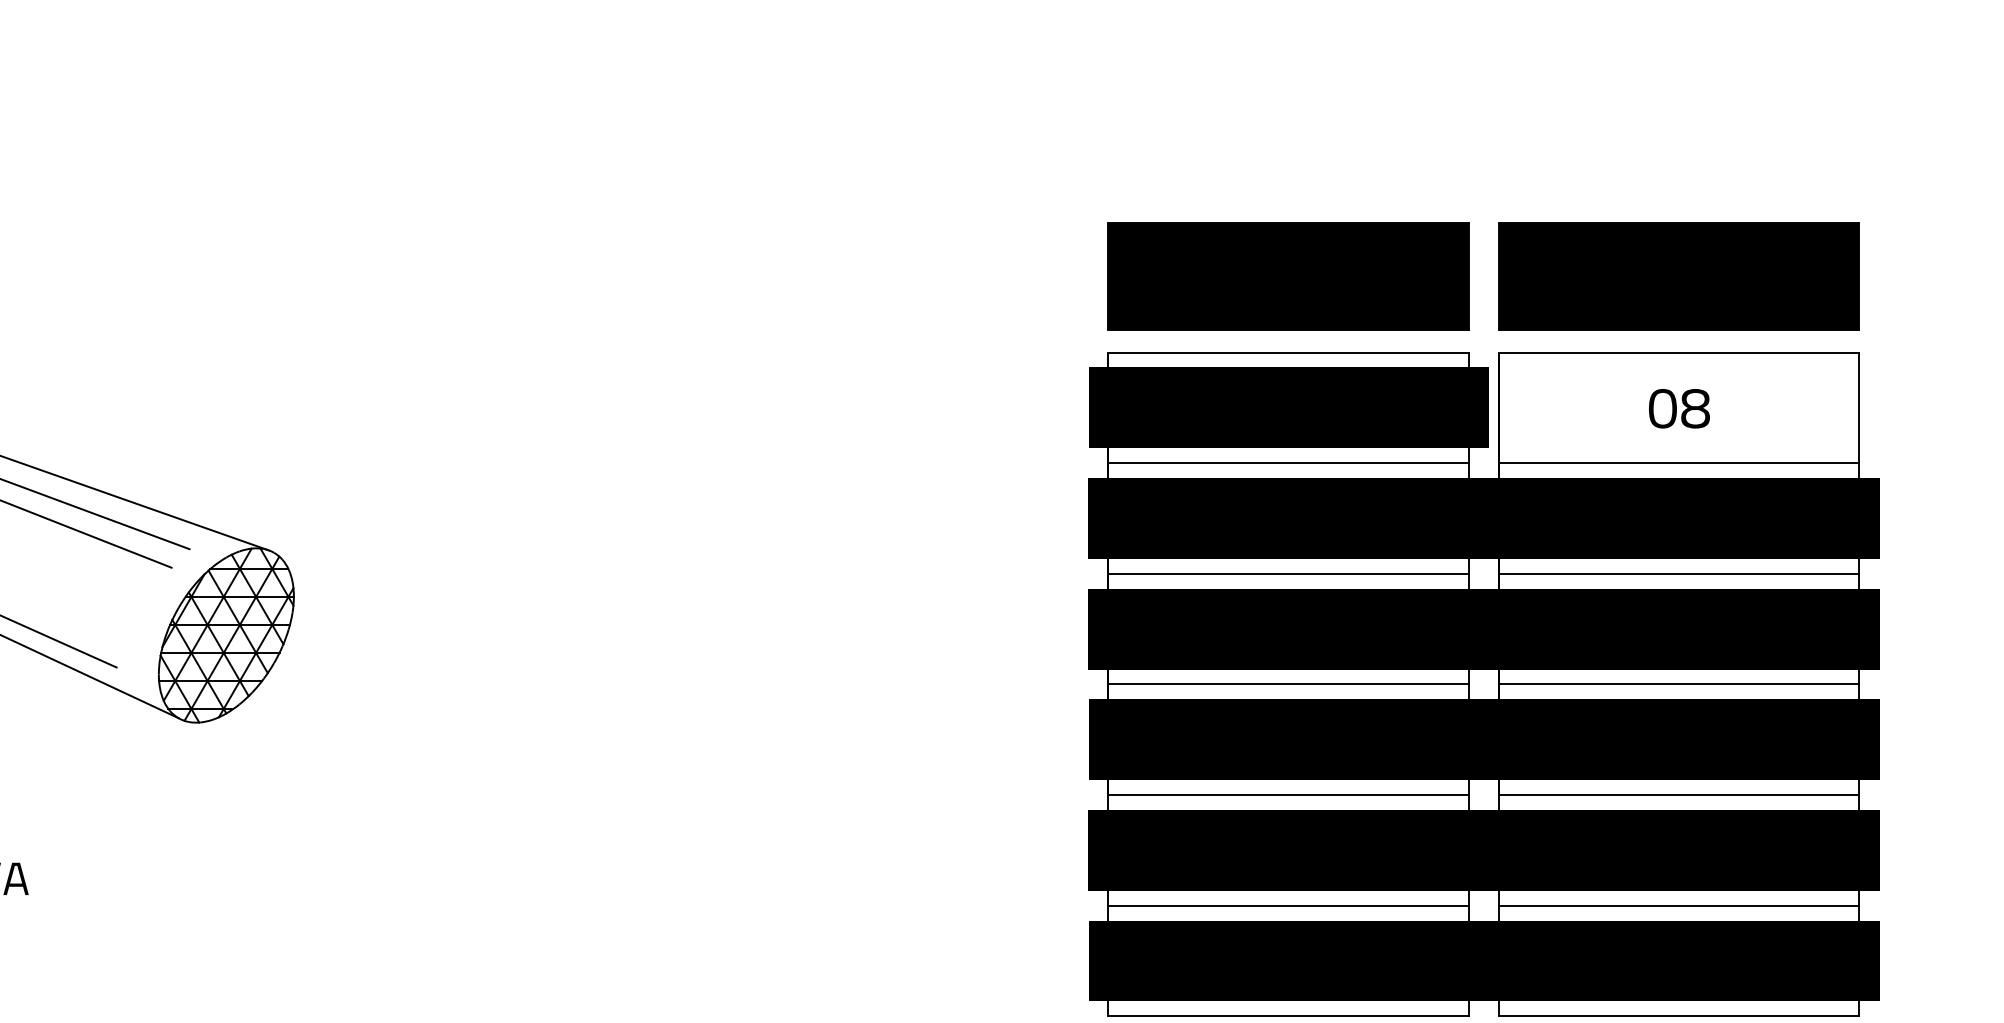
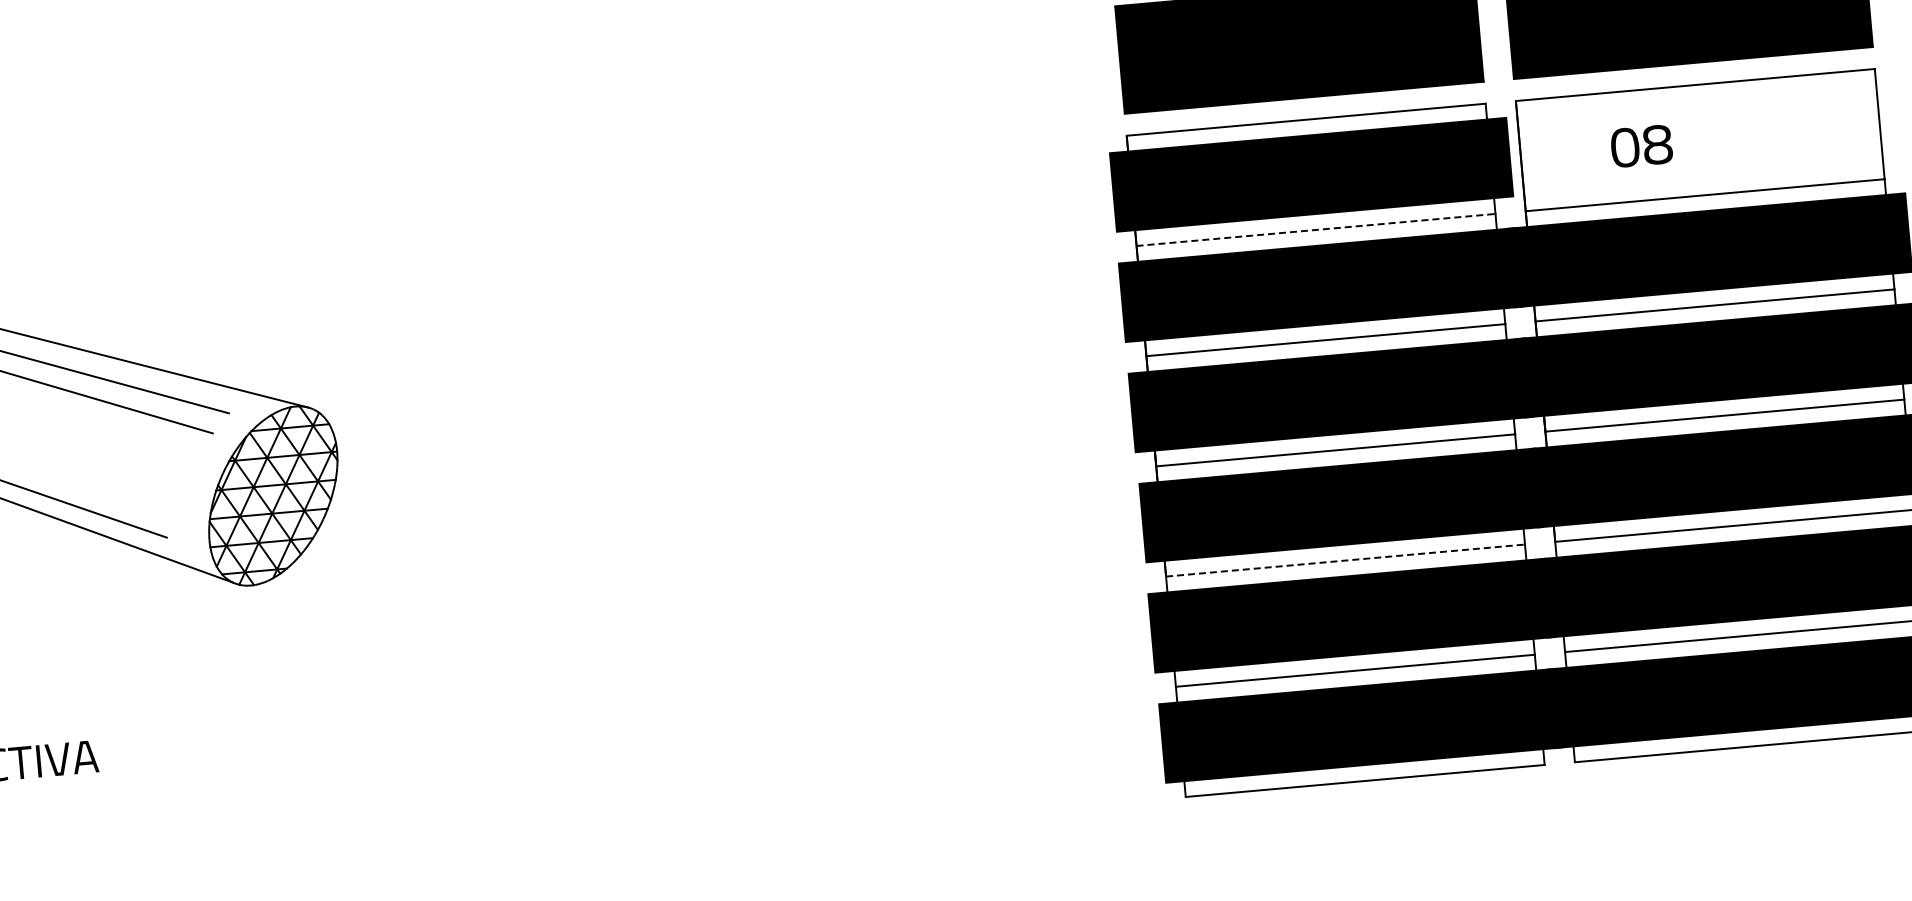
text: (1679, 408) -> (1641, 145), moved
line: (1289, 463) -> (1316, 230), solid -> dashed
line: (1289, 795) -> (1346, 560), solid -> dashed

